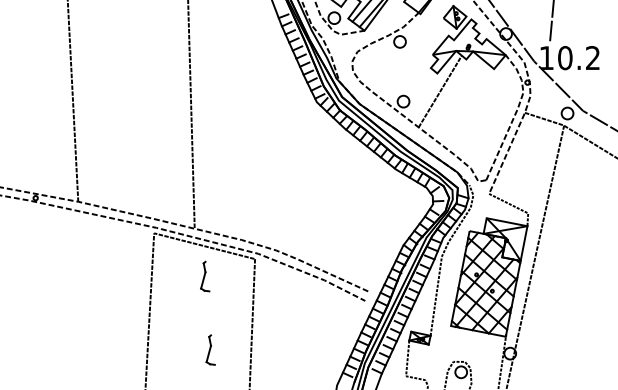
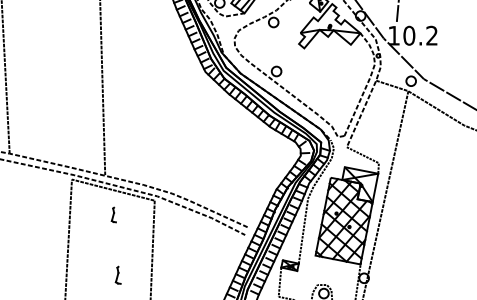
line: (439, 91) -> (306, 63), removed
part: (205, 276) -> (114, 214), size x0.6
part: (210, 349) -> (118, 274), size x0.7

